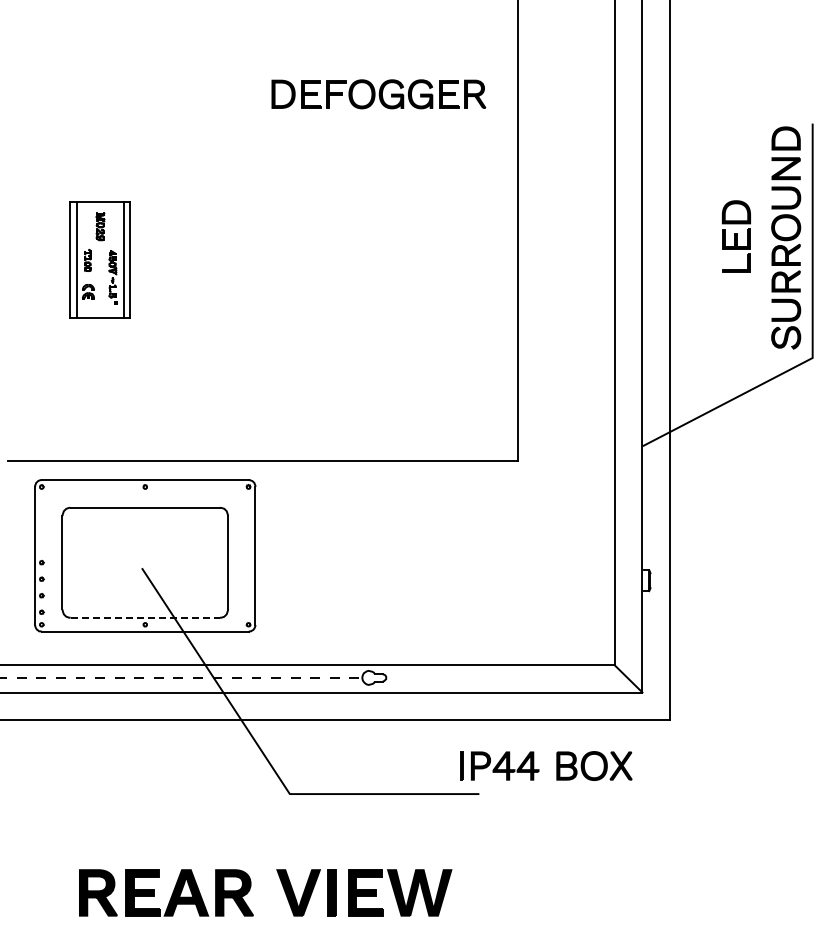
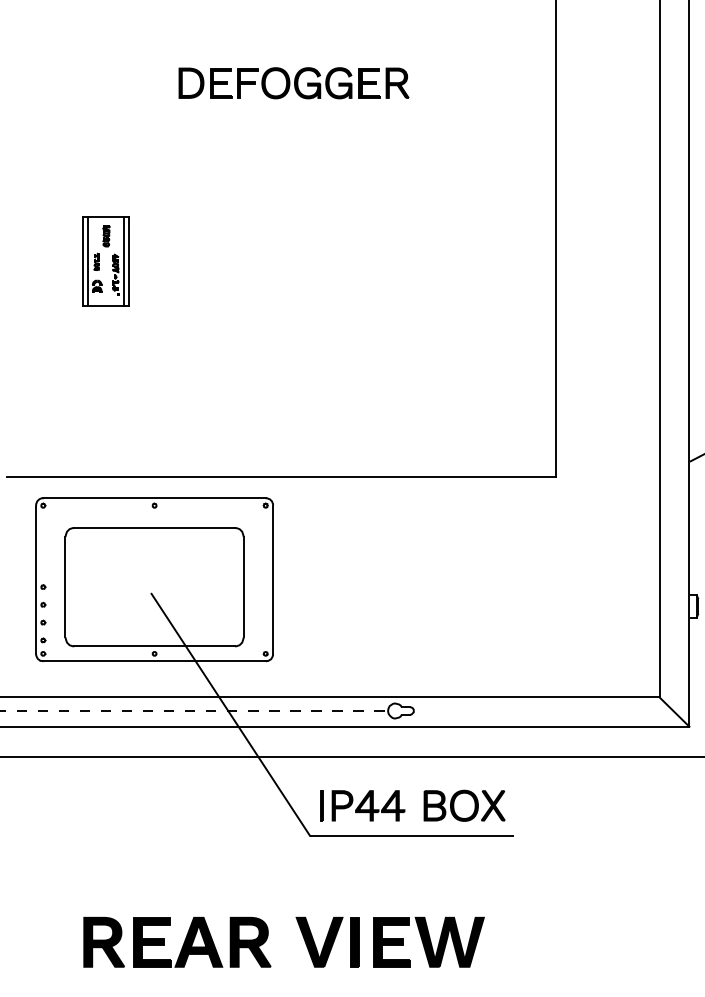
part: (378, 94) -> (293, 83), moved
part: (100, 260) -> (106, 262), size x0.71
line: (145, 617) -> (154, 646), dashed -> solid
part: (539, 769) -> (405, 809), moved

